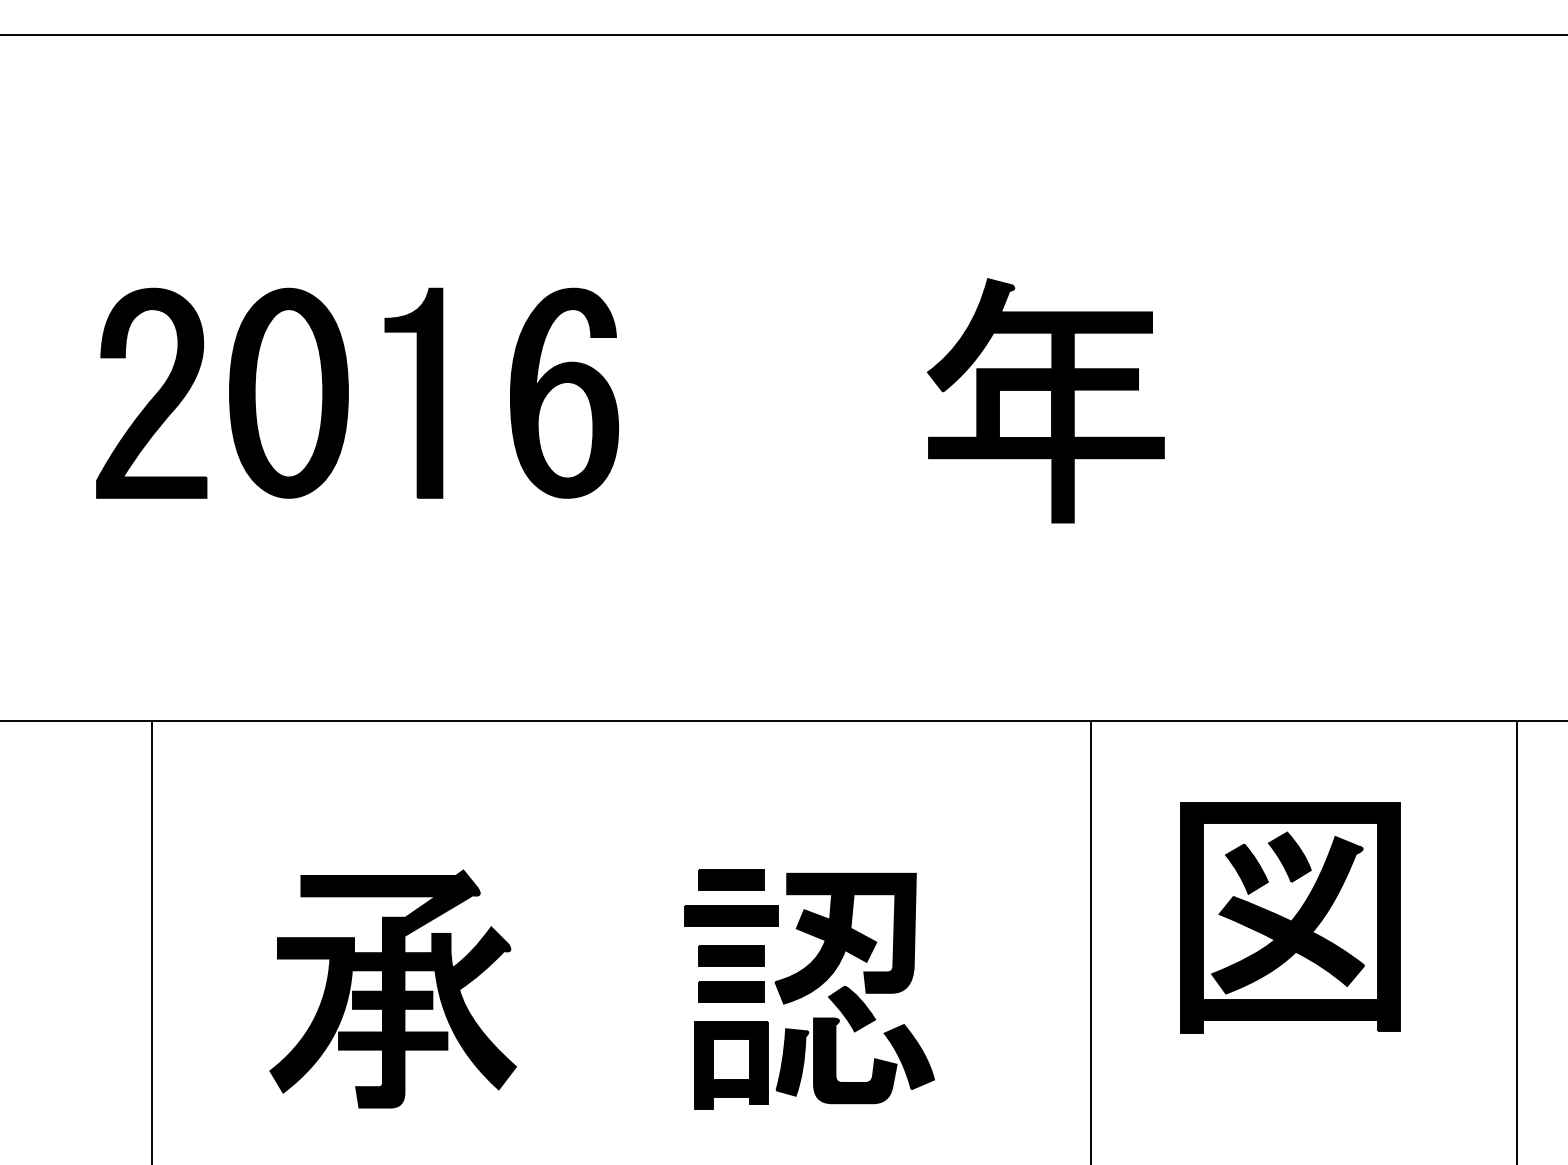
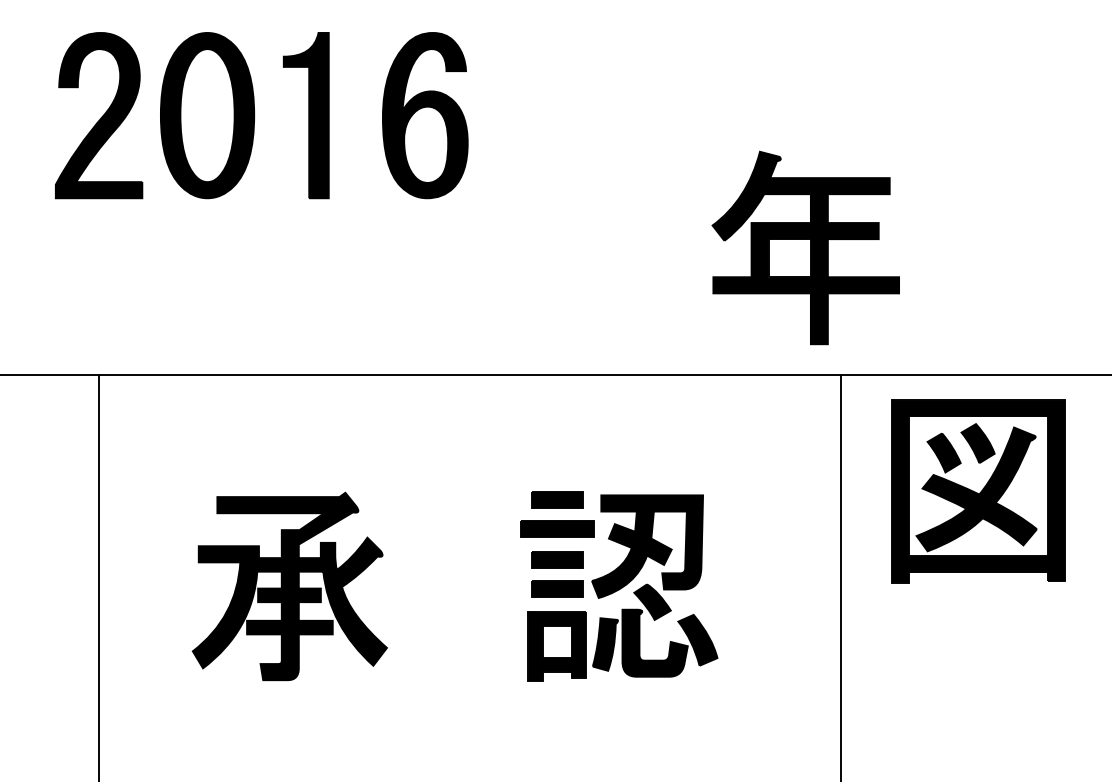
part: (1045, 400) -> (805, 247), moved
part: (1290, 917) -> (978, 491), moved

